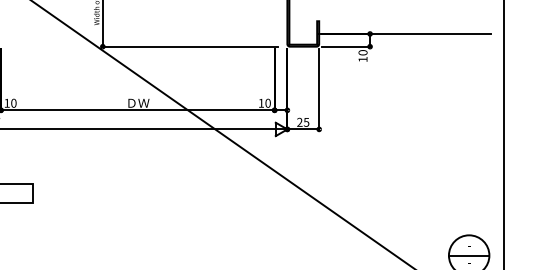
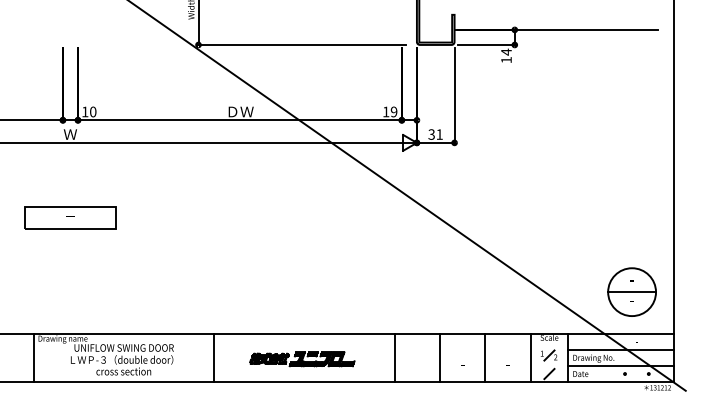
text: (363, 52) -> (506, 51), 10 -> 14
text: (267, 103) -> (393, 112), 10 -> 19
text: (303, 122) -> (435, 134), 25 -> 31

